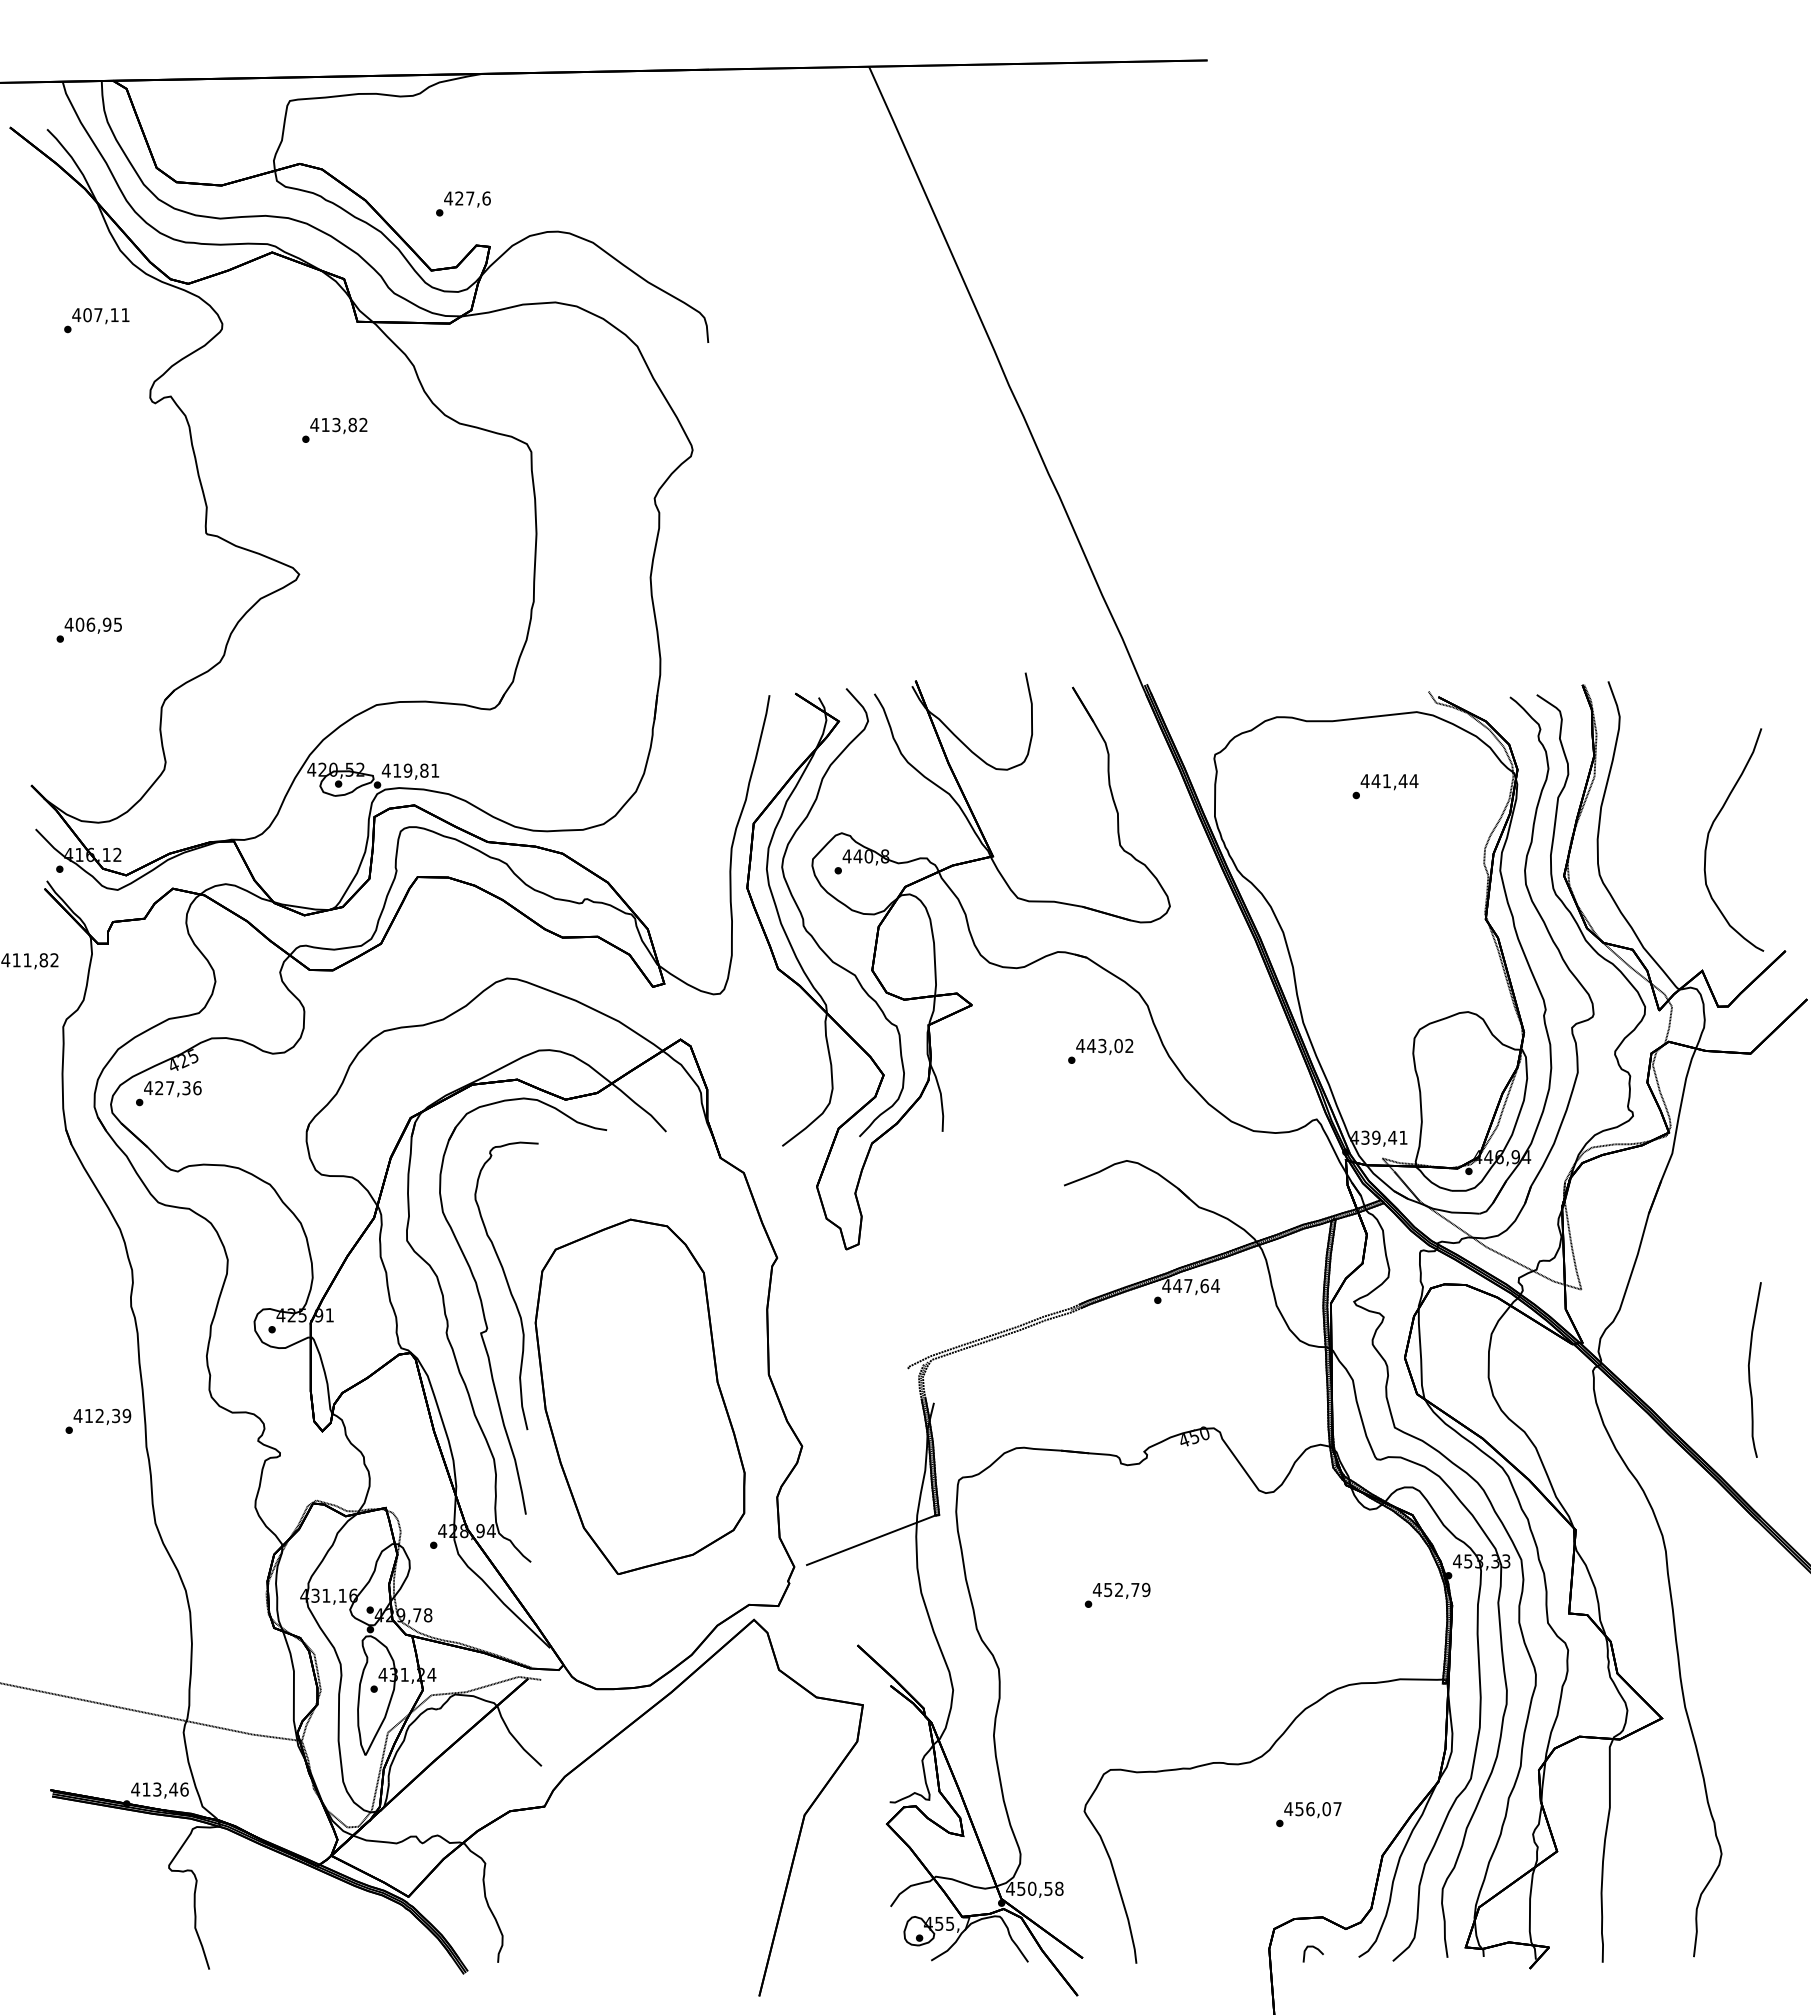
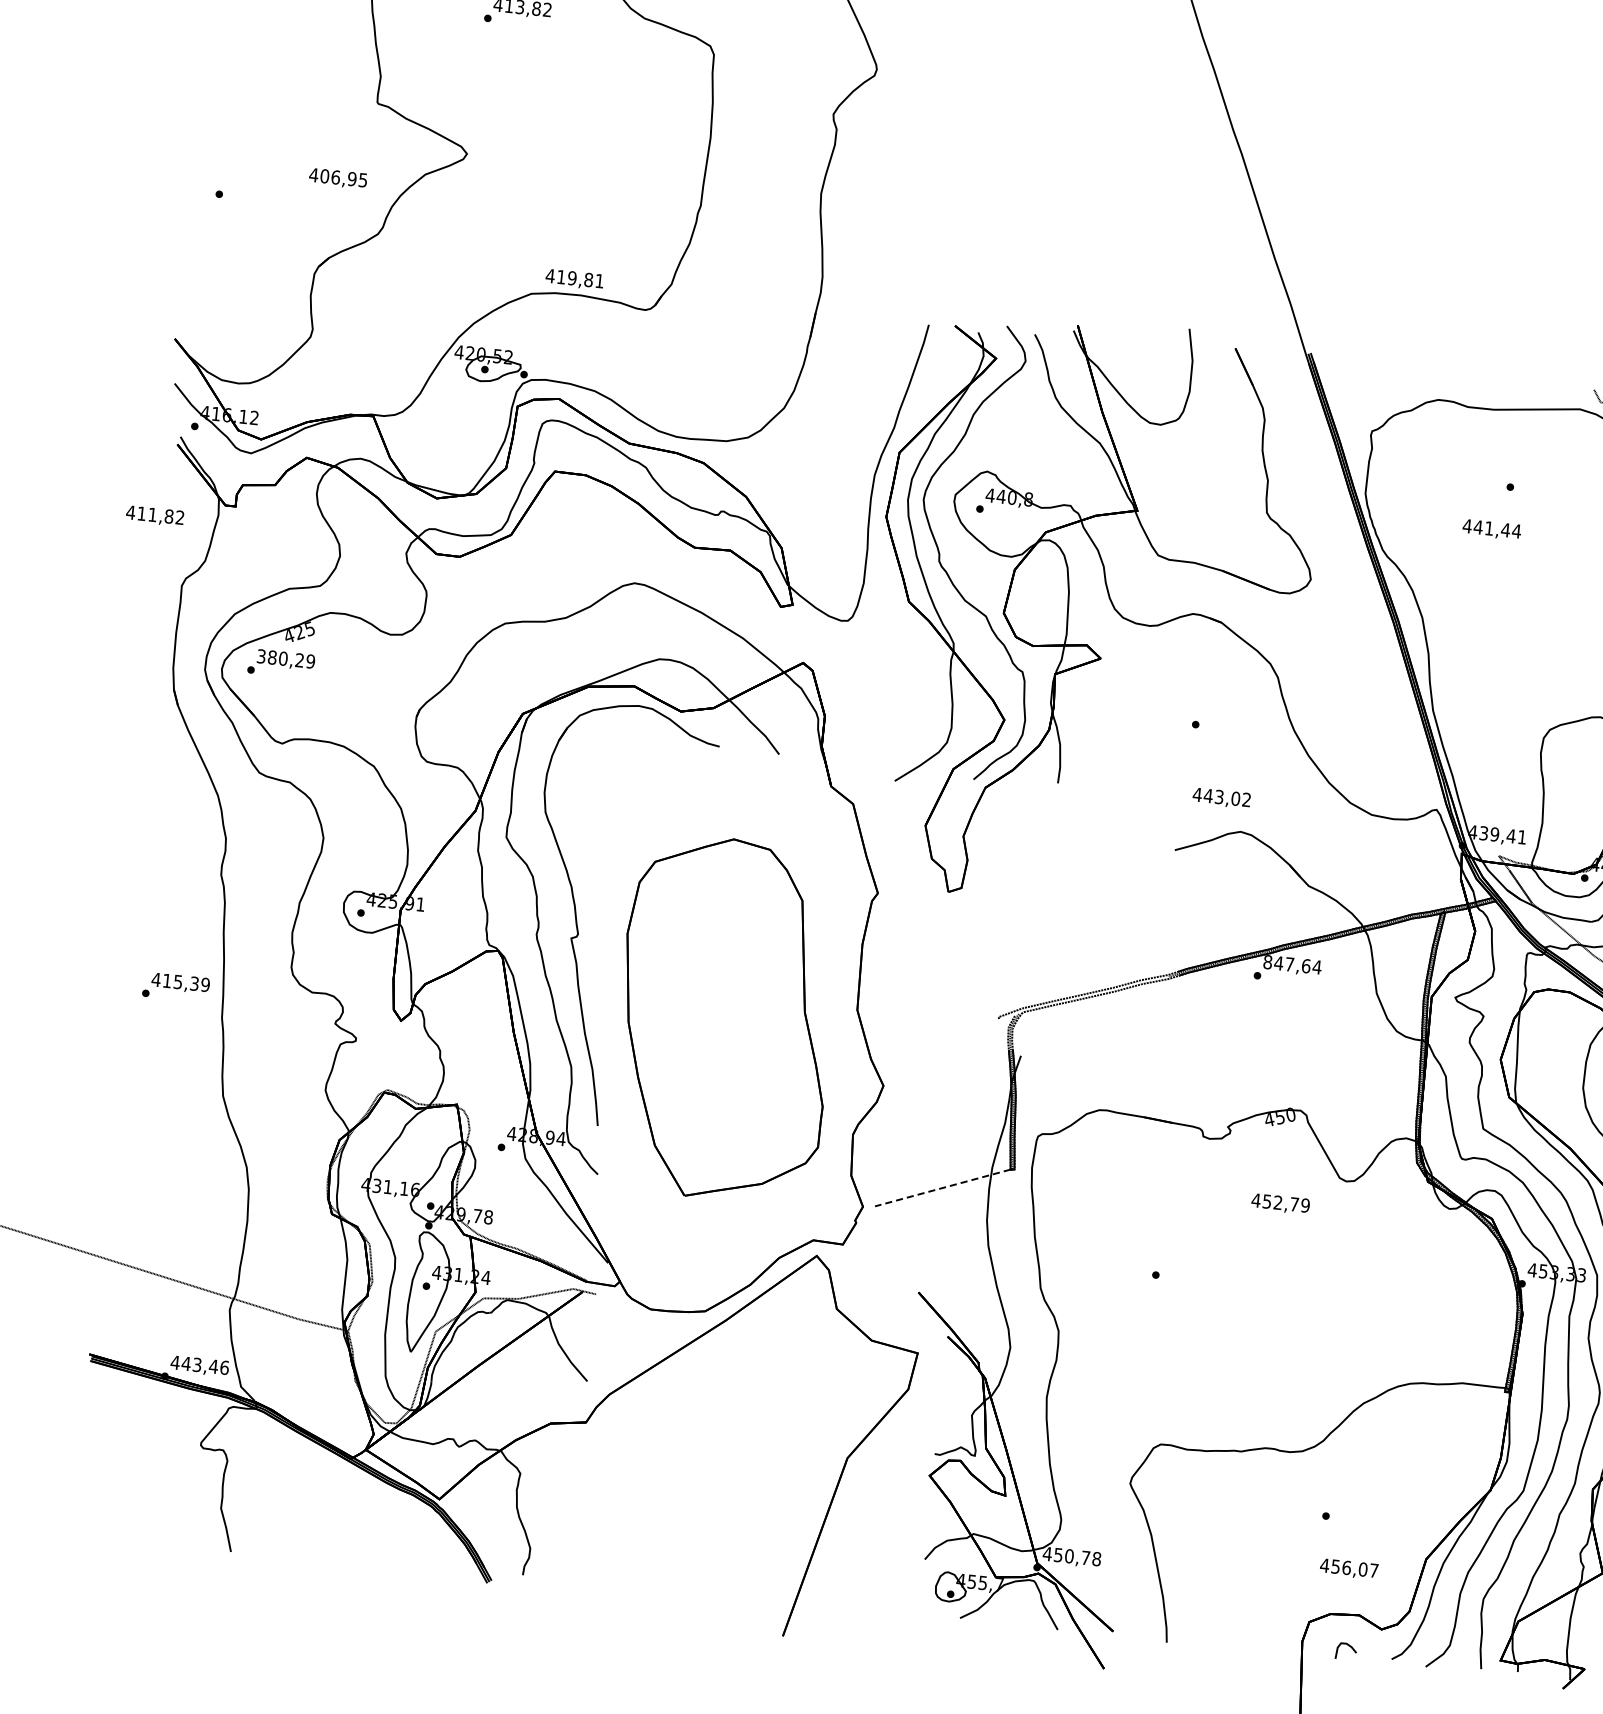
text: (92, 625) -> (337, 178), moved
text: (410, 771) -> (574, 279), moved
text: (1389, 782) -> (1491, 530), moved
text: (1104, 1046) -> (1221, 797), moved
text: (172, 1088) -> (285, 659), 427,36 -> 380,29
curve: (507, 1285) -> (603, 892), removed
text: (1166, 1286) -> (1267, 962), 447,64 -> 847,64
text: (99, 1415) -> (177, 981), 412,39 -> 415,39
line: (870, 1540) -> (942, 1188), solid -> dashed
text: (1121, 1590) -> (1280, 1203), moved
text: (146, 1789) -> (186, 1363), 413,46 -> 443,46
text: (1312, 1810) -> (1348, 1569), moved
text: (1048, 1888) -> (1085, 1557), 450,58 -> 450,78

